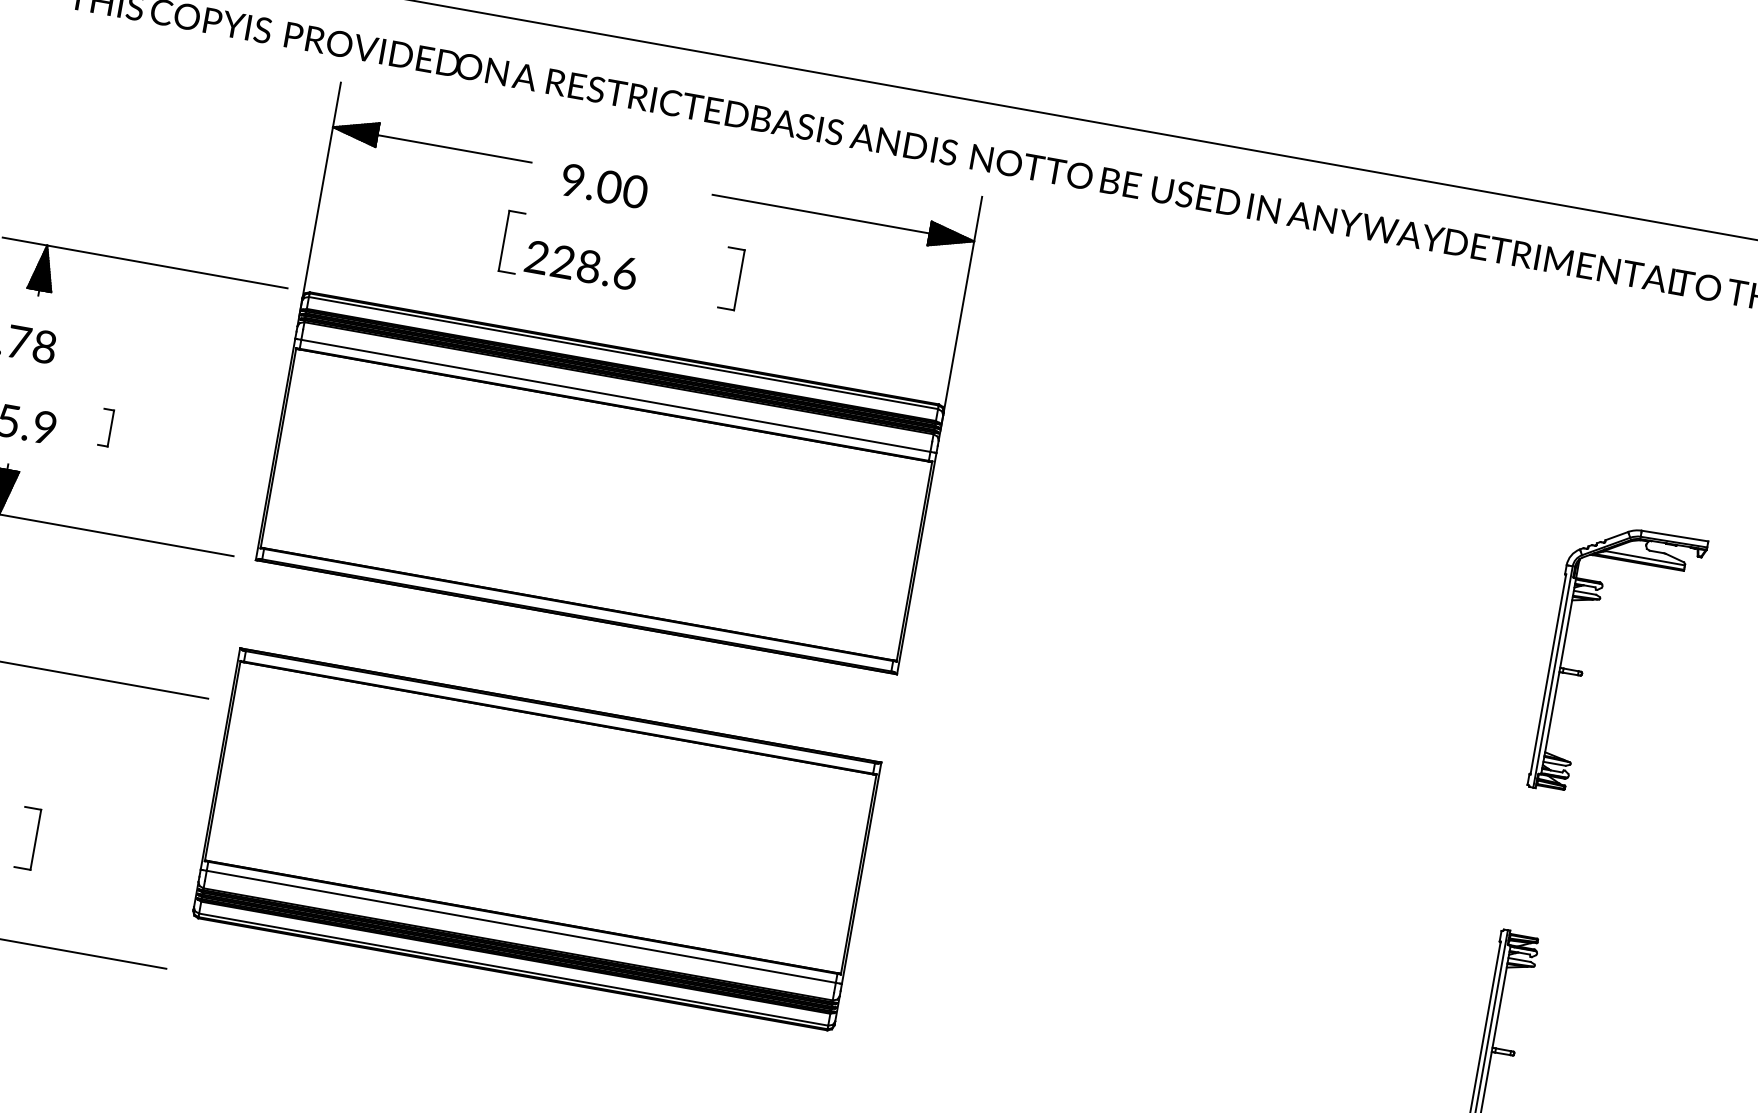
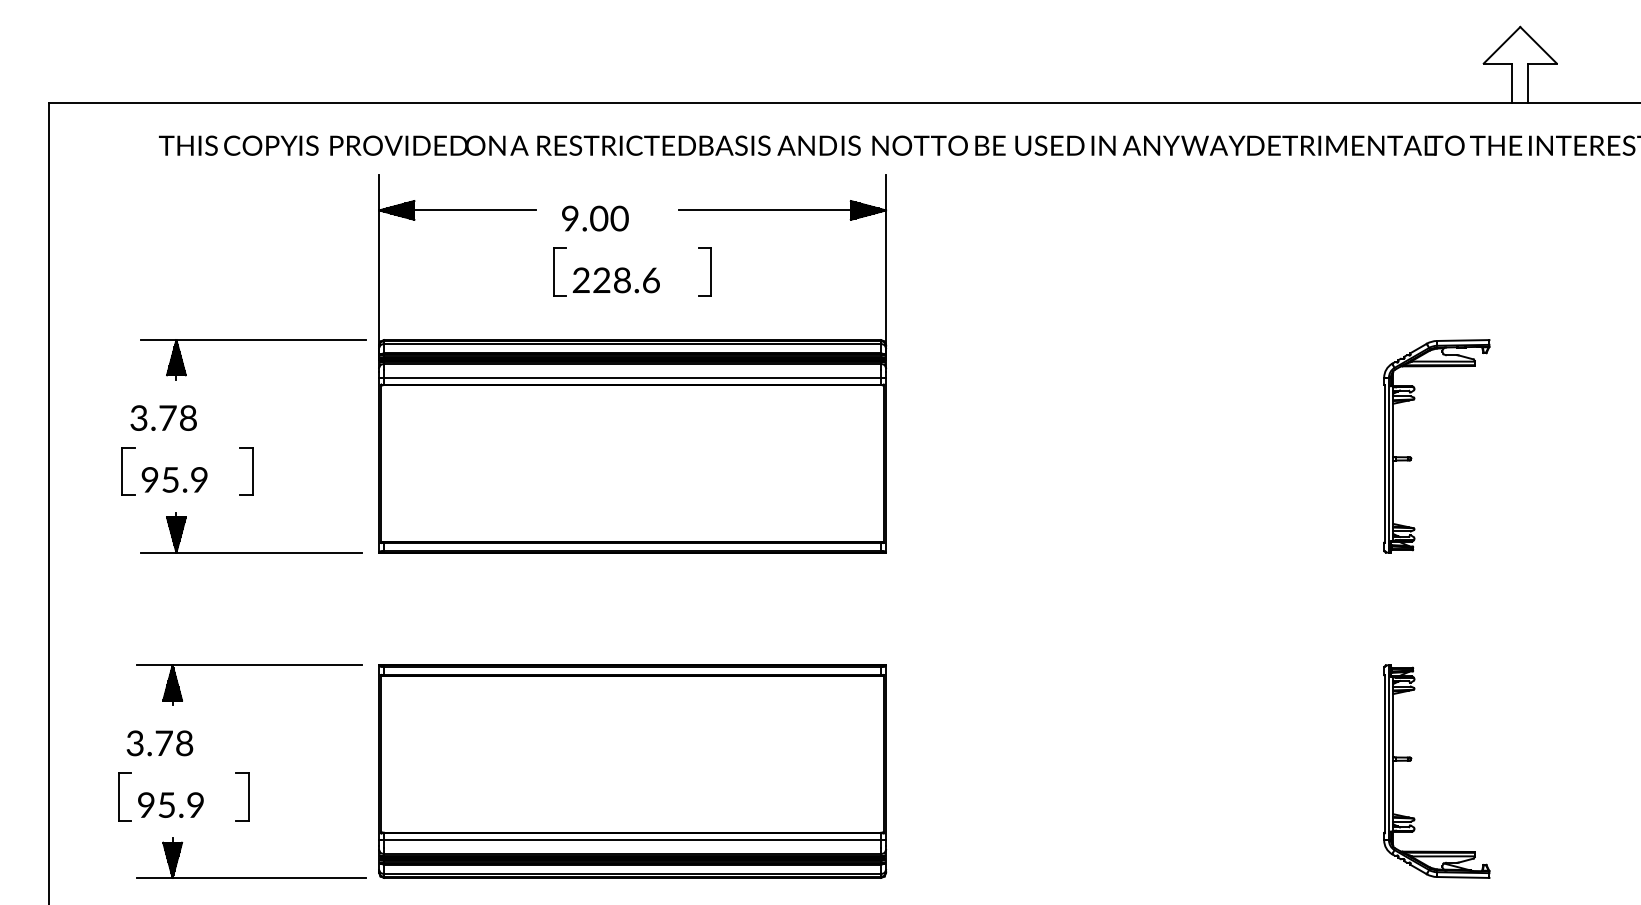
part: (570, 251) -> (606, 271), moved
part: (106, 427) -> (246, 471), size x1.67
part: (536, 839) -> (632, 771), moved

